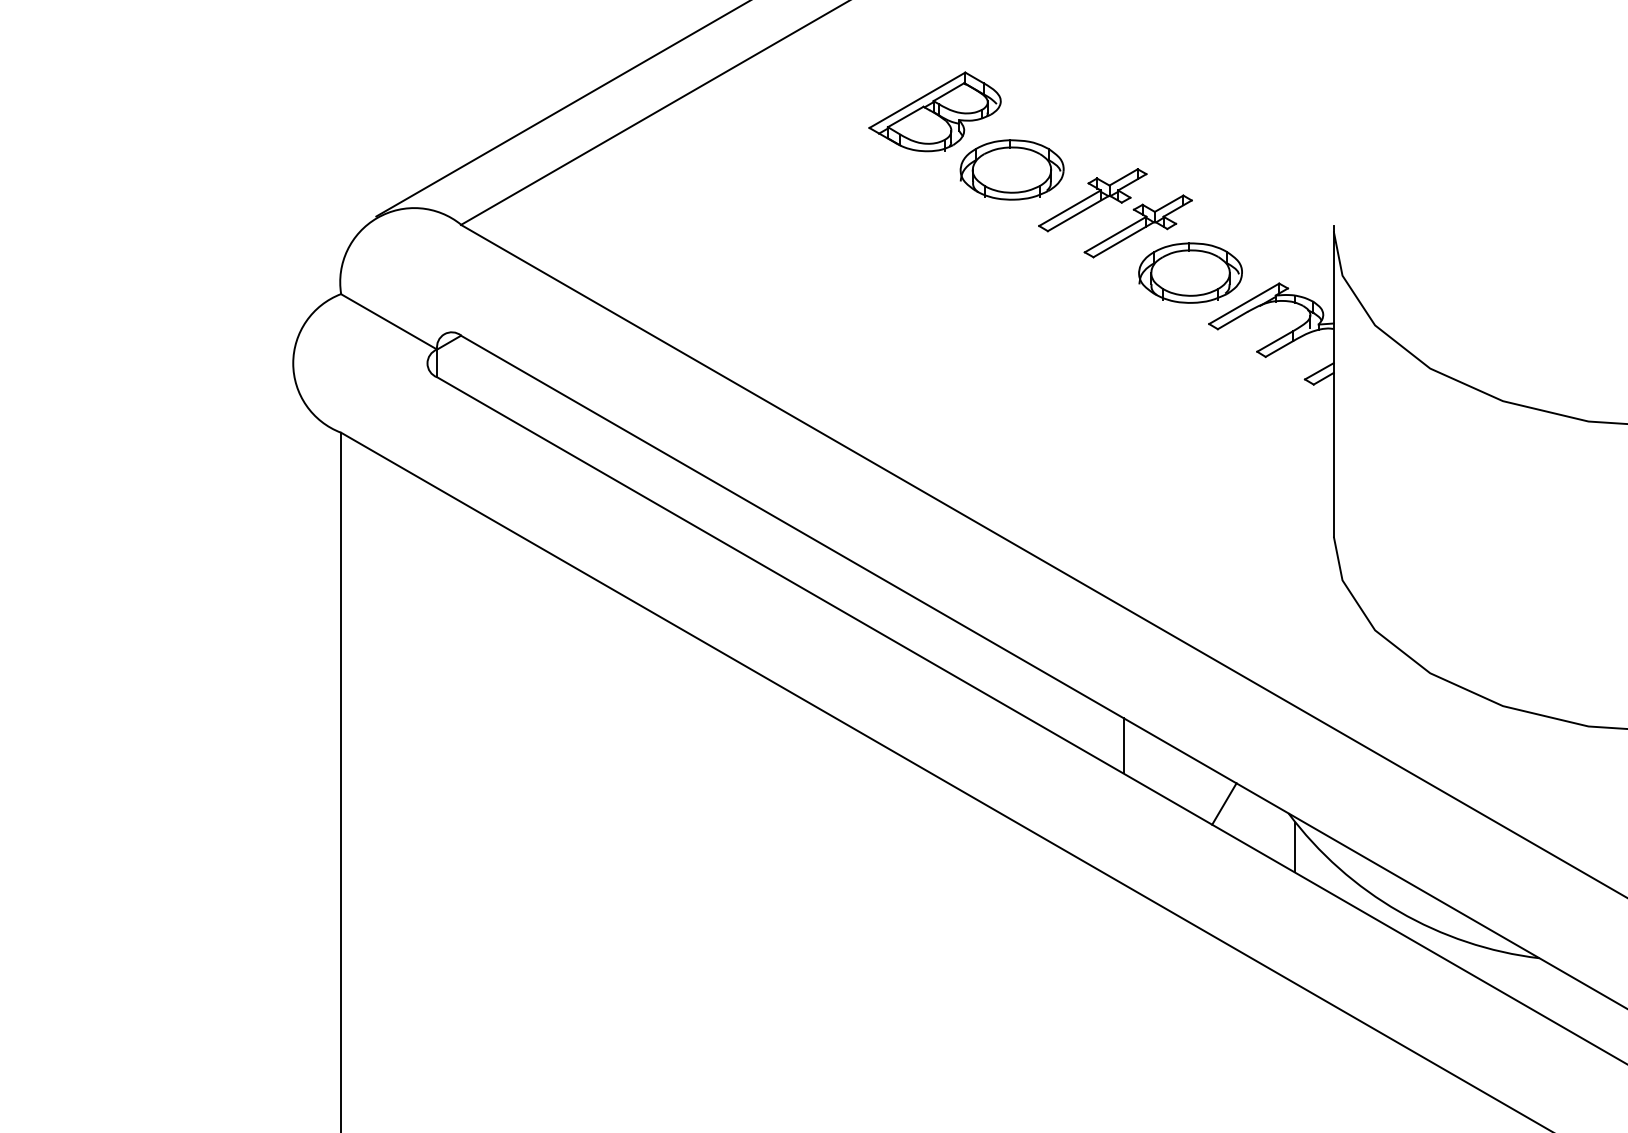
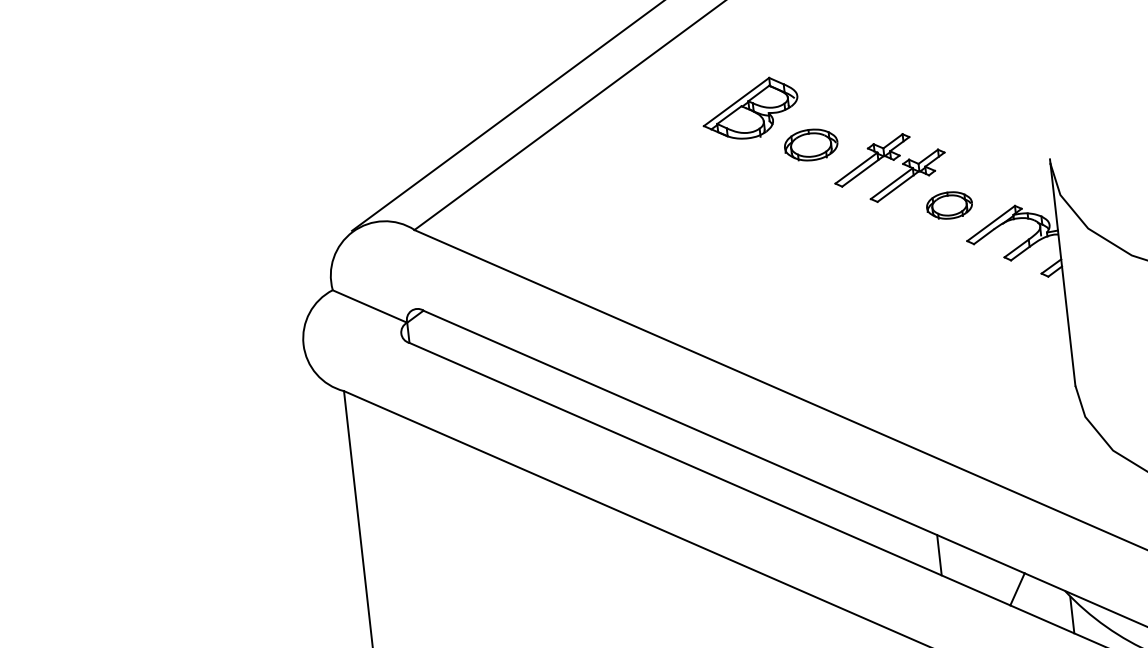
part: (1011, 169) -> (810, 144), size x0.7
part: (1190, 272) -> (949, 205), size x0.6

